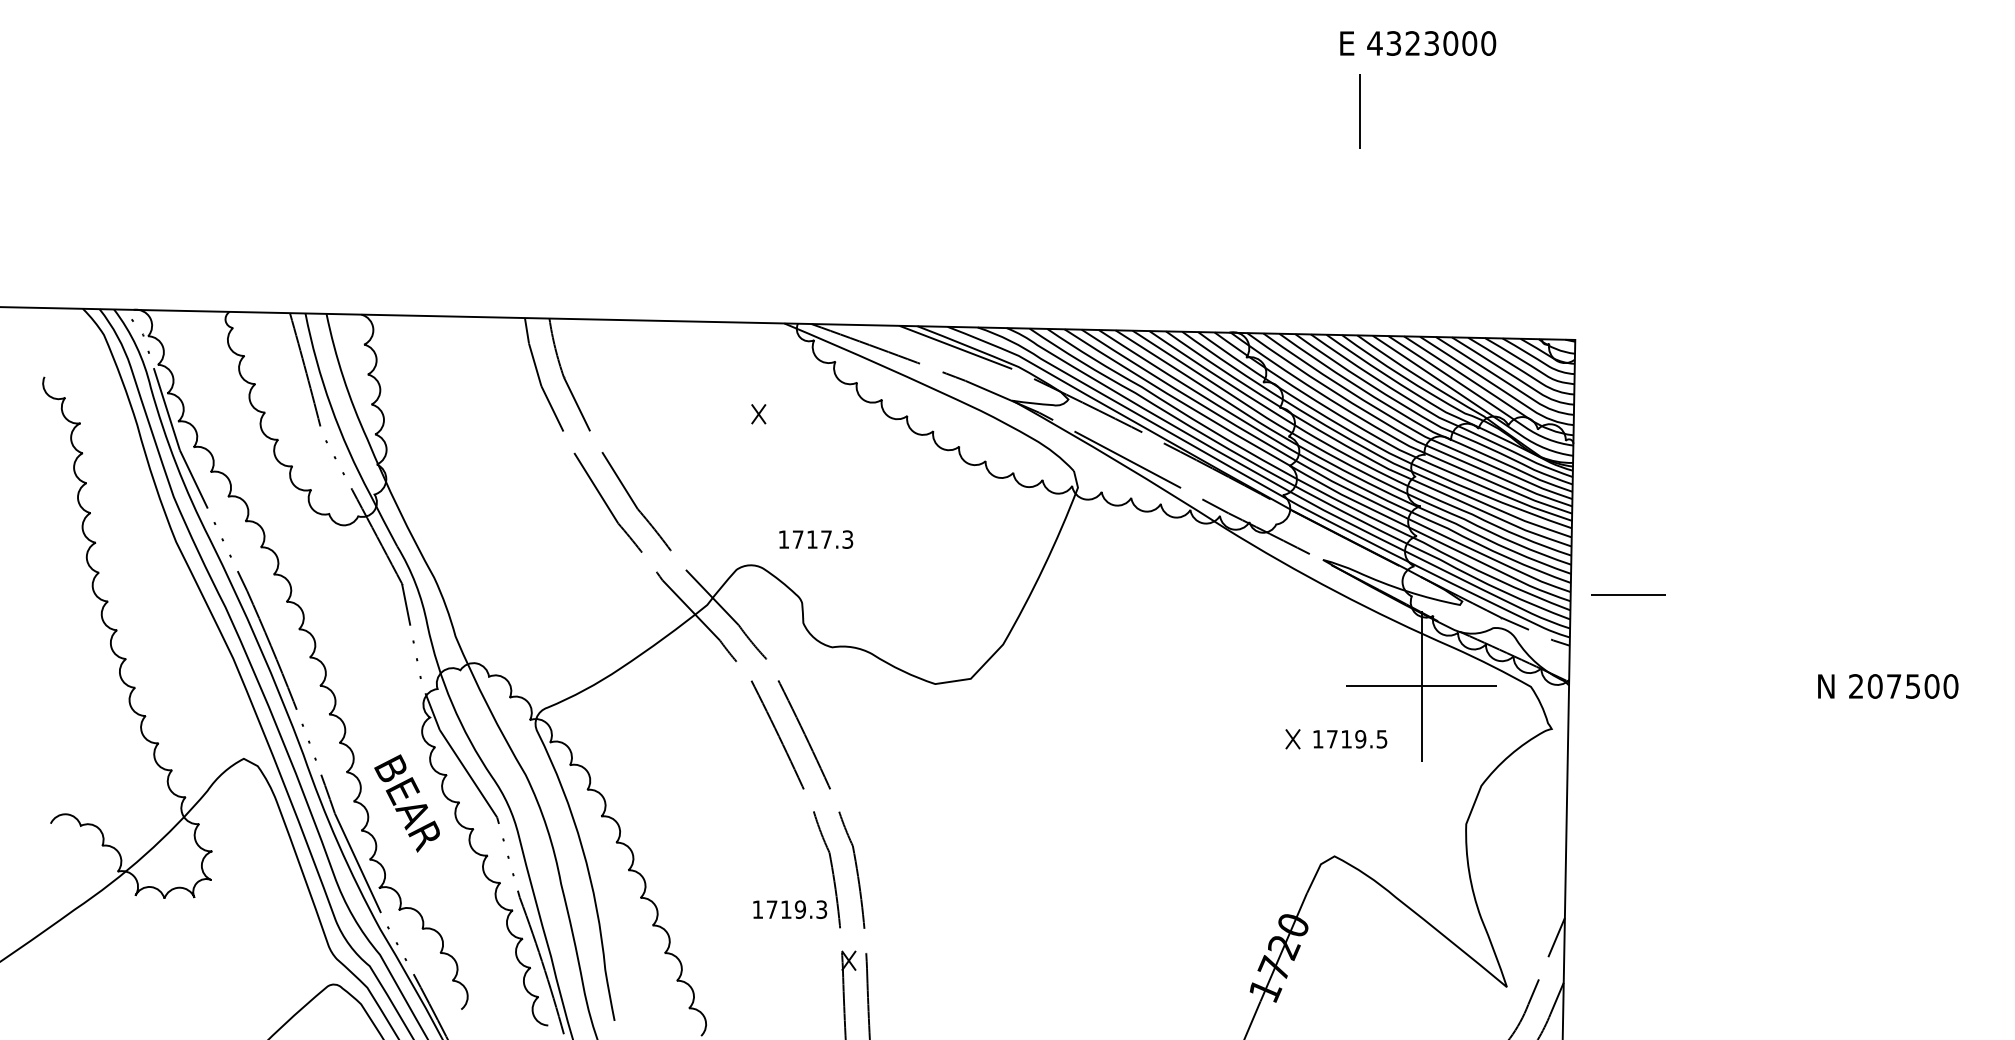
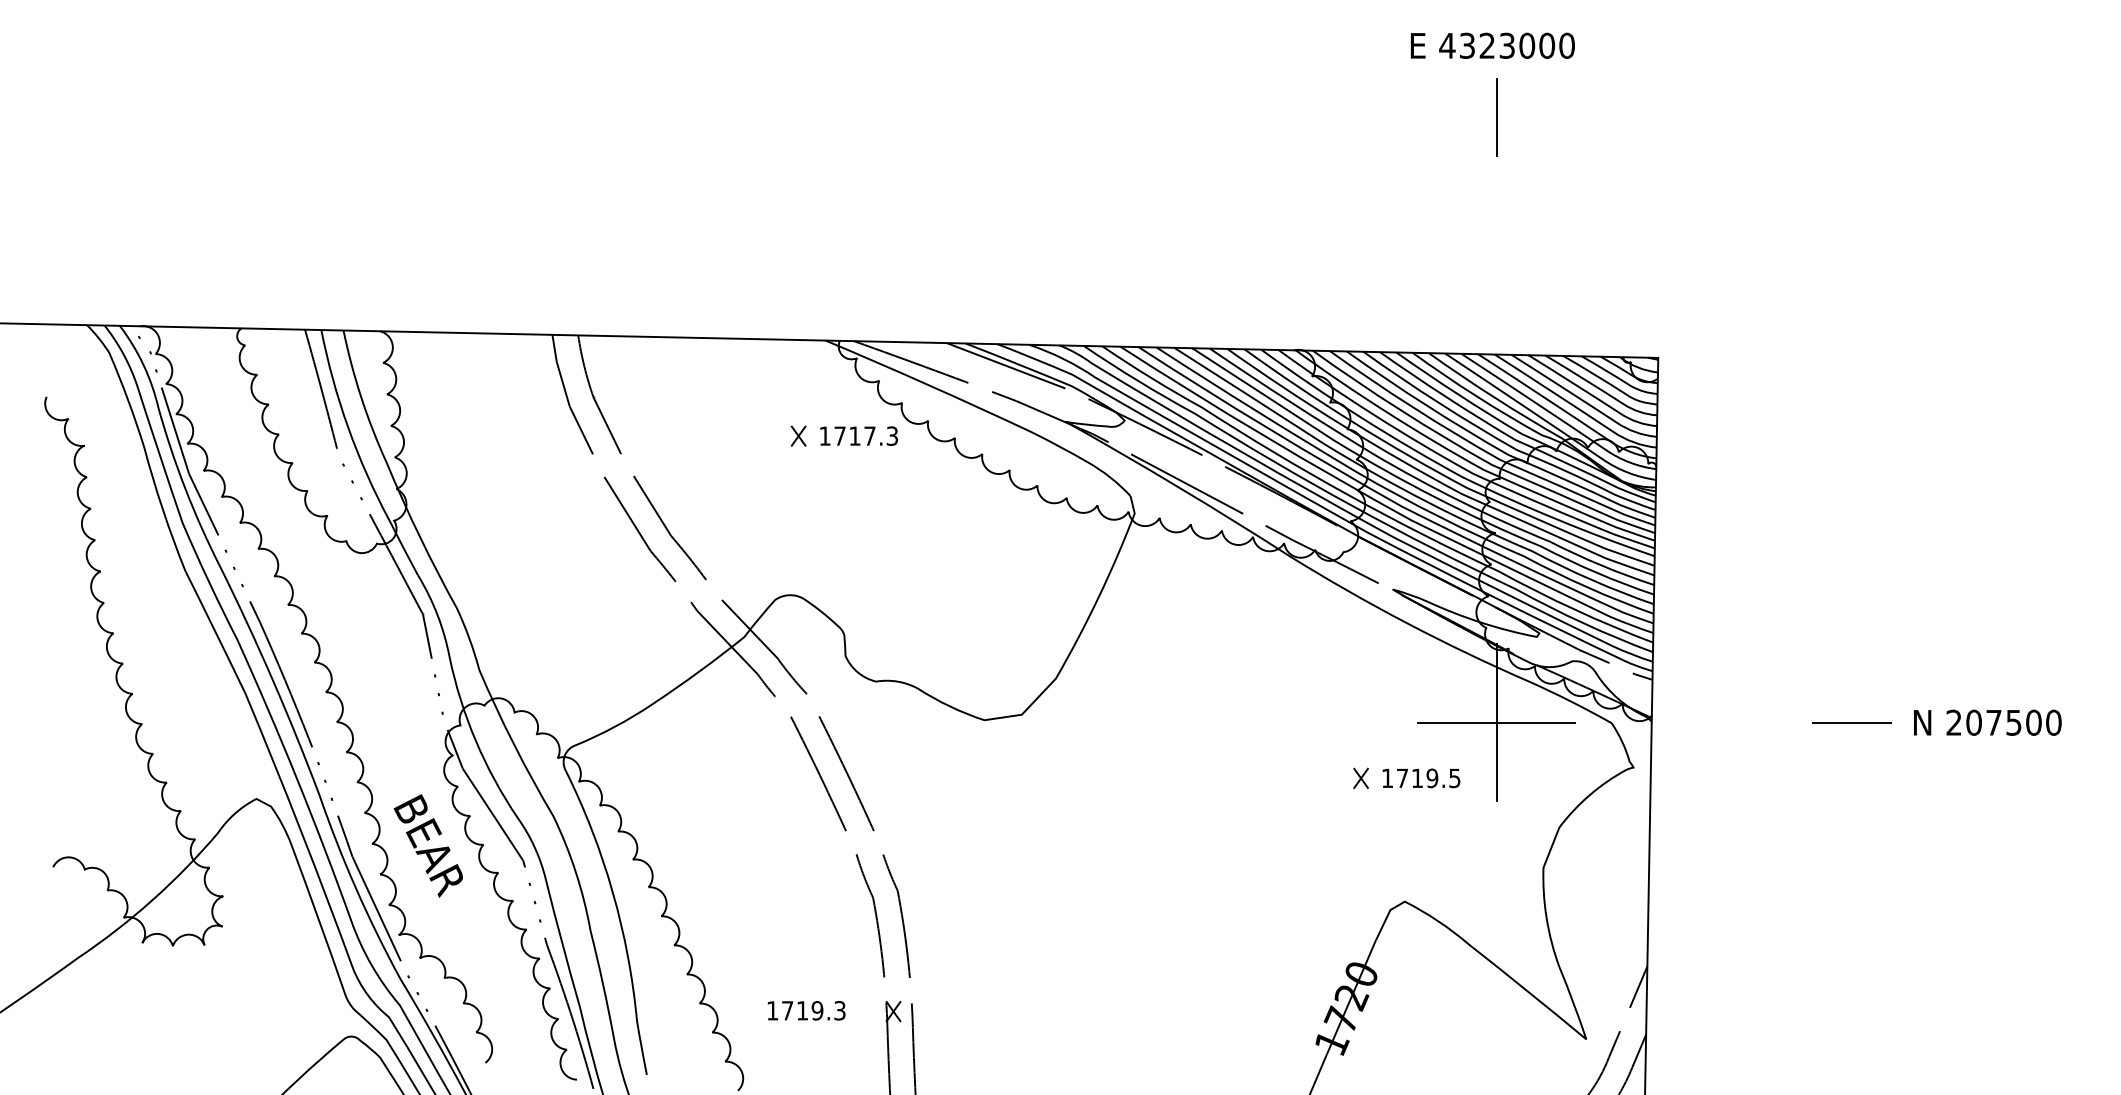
line: (1359, 111) -> (1496, 117), moved
text: (815, 538) -> (858, 435), moved
line: (1627, 595) -> (1851, 722), moved
text: (789, 909) -> (806, 1010), moved

